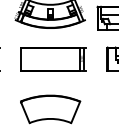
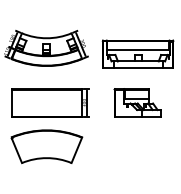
part: (50, 109) -> (46, 146), moved

